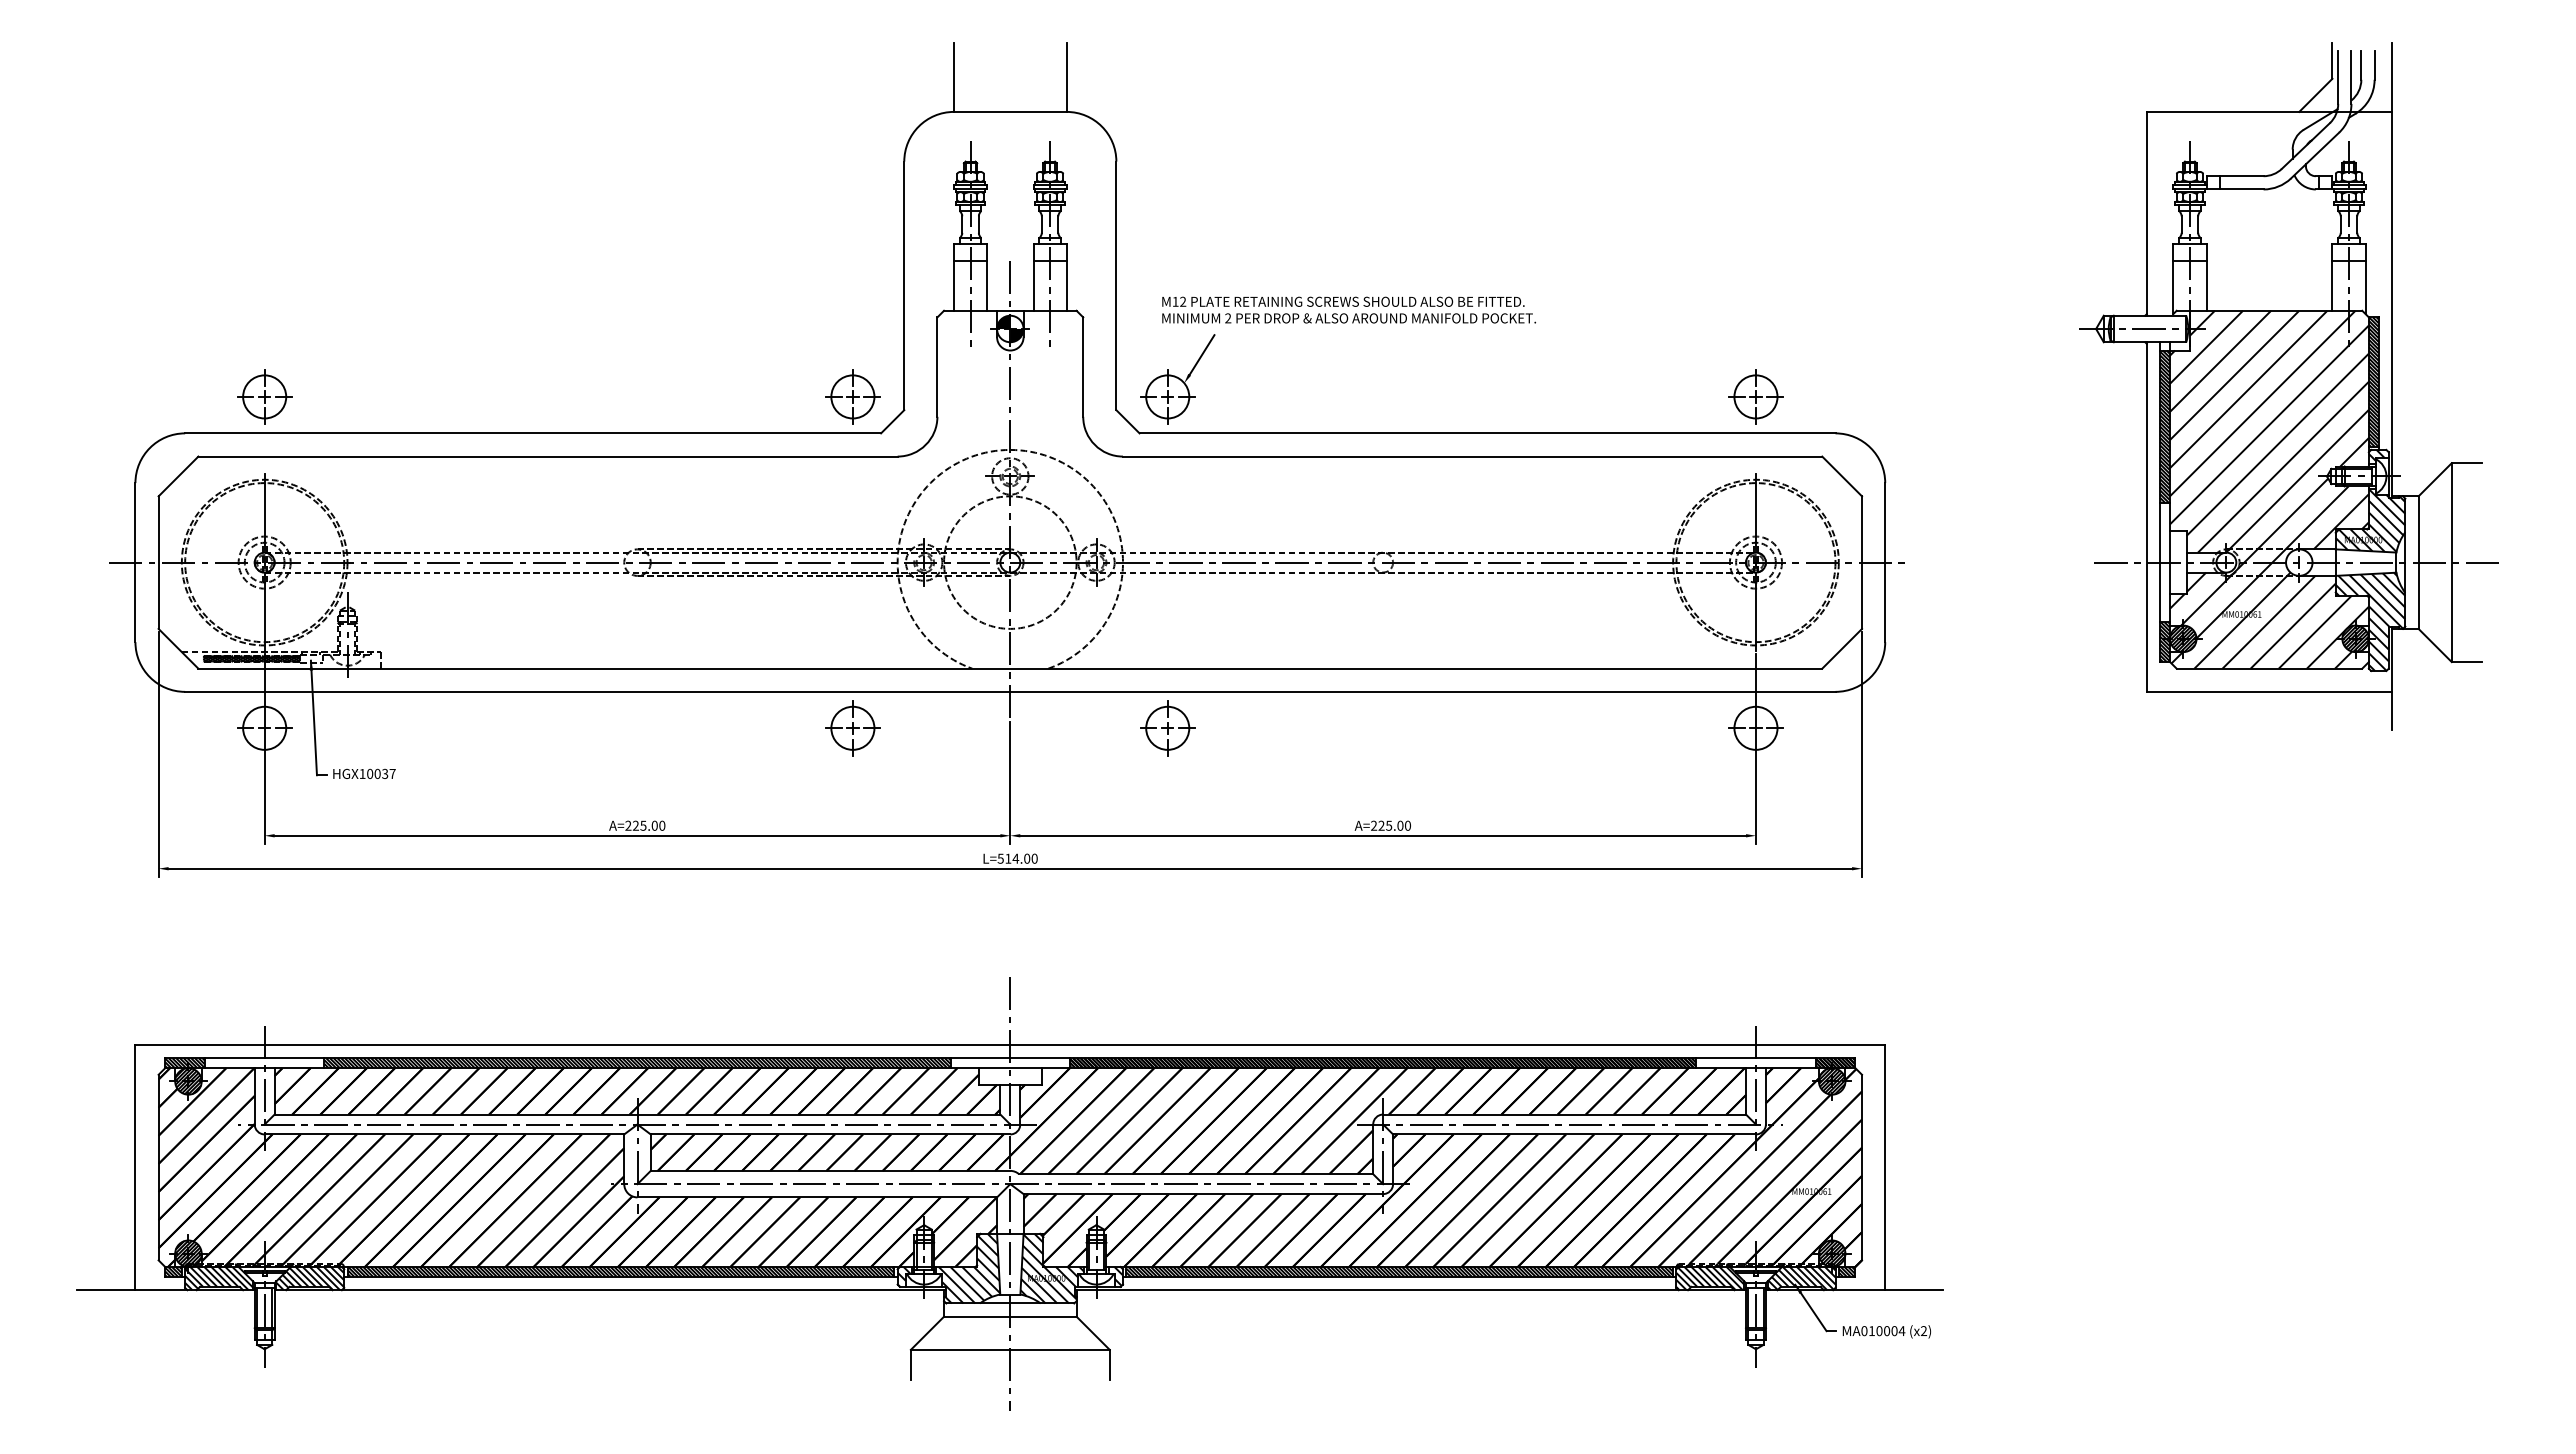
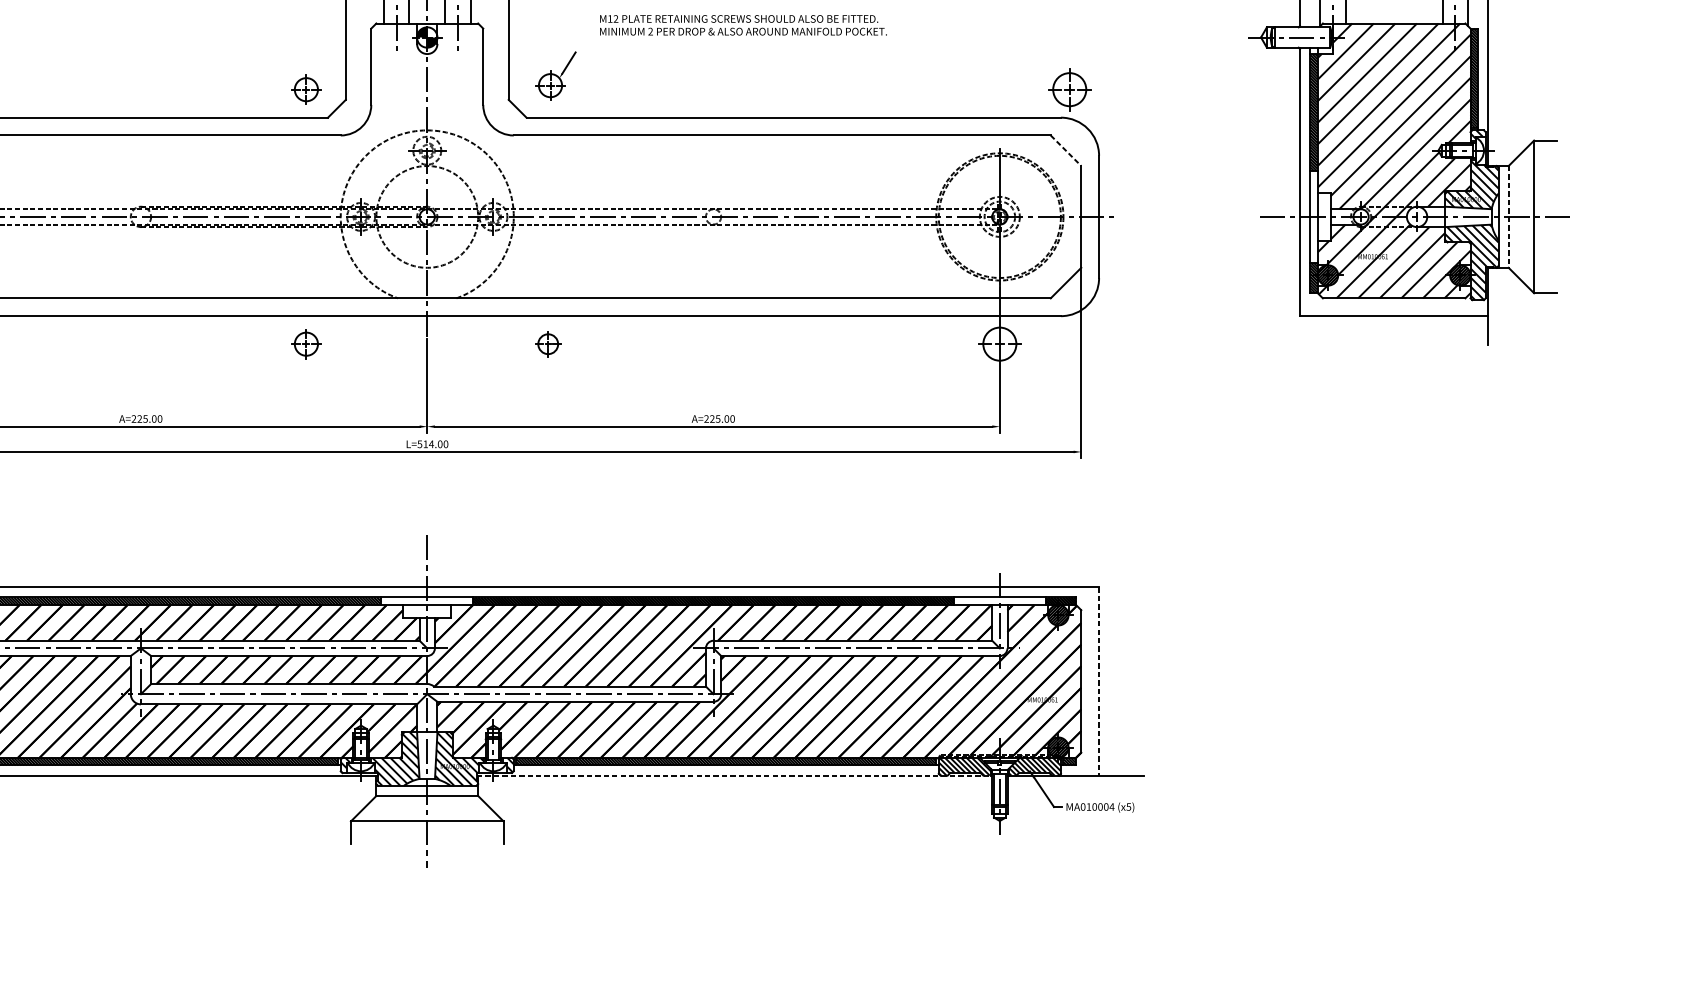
text: (1349, 309) -> (743, 24), moved
part: (1177, 379) -> (555, 76), size x0.7
part: (852, 396) -> (306, 89), size x0.7
part: (1755, 396) -> (1069, 89), moved
line: (1842, 476) -> (1066, 150), solid -> dashed
line: (2418, 563) -> (1508, 217), solid -> dashed
part: (852, 728) -> (306, 344), size x0.7
part: (1167, 728) -> (547, 344), size x0.6
line: (1885, 1167) -> (1099, 681), solid -> dashed
line: (1410, 1290) -> (734, 775), solid -> dashed
text: (1923, 1331) -> (1128, 807), (x2) -> (x5)

